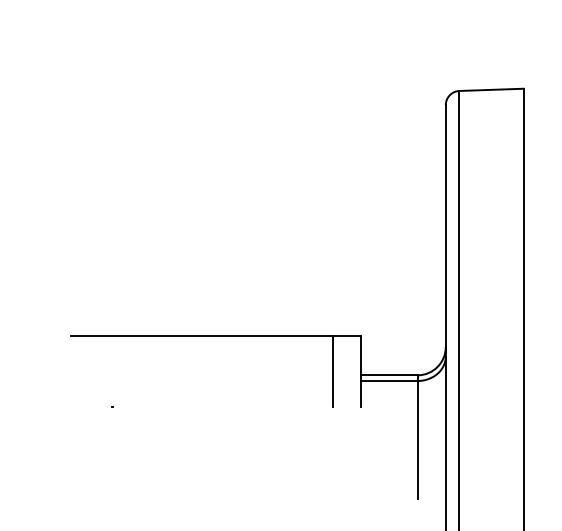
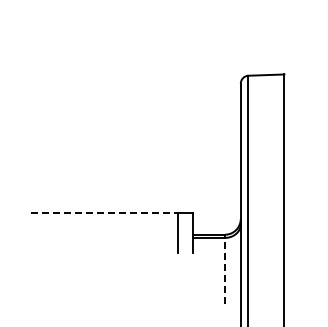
line: (202, 335) -> (104, 212), solid -> dashed
line: (416, 439) -> (224, 270), solid -> dashed

